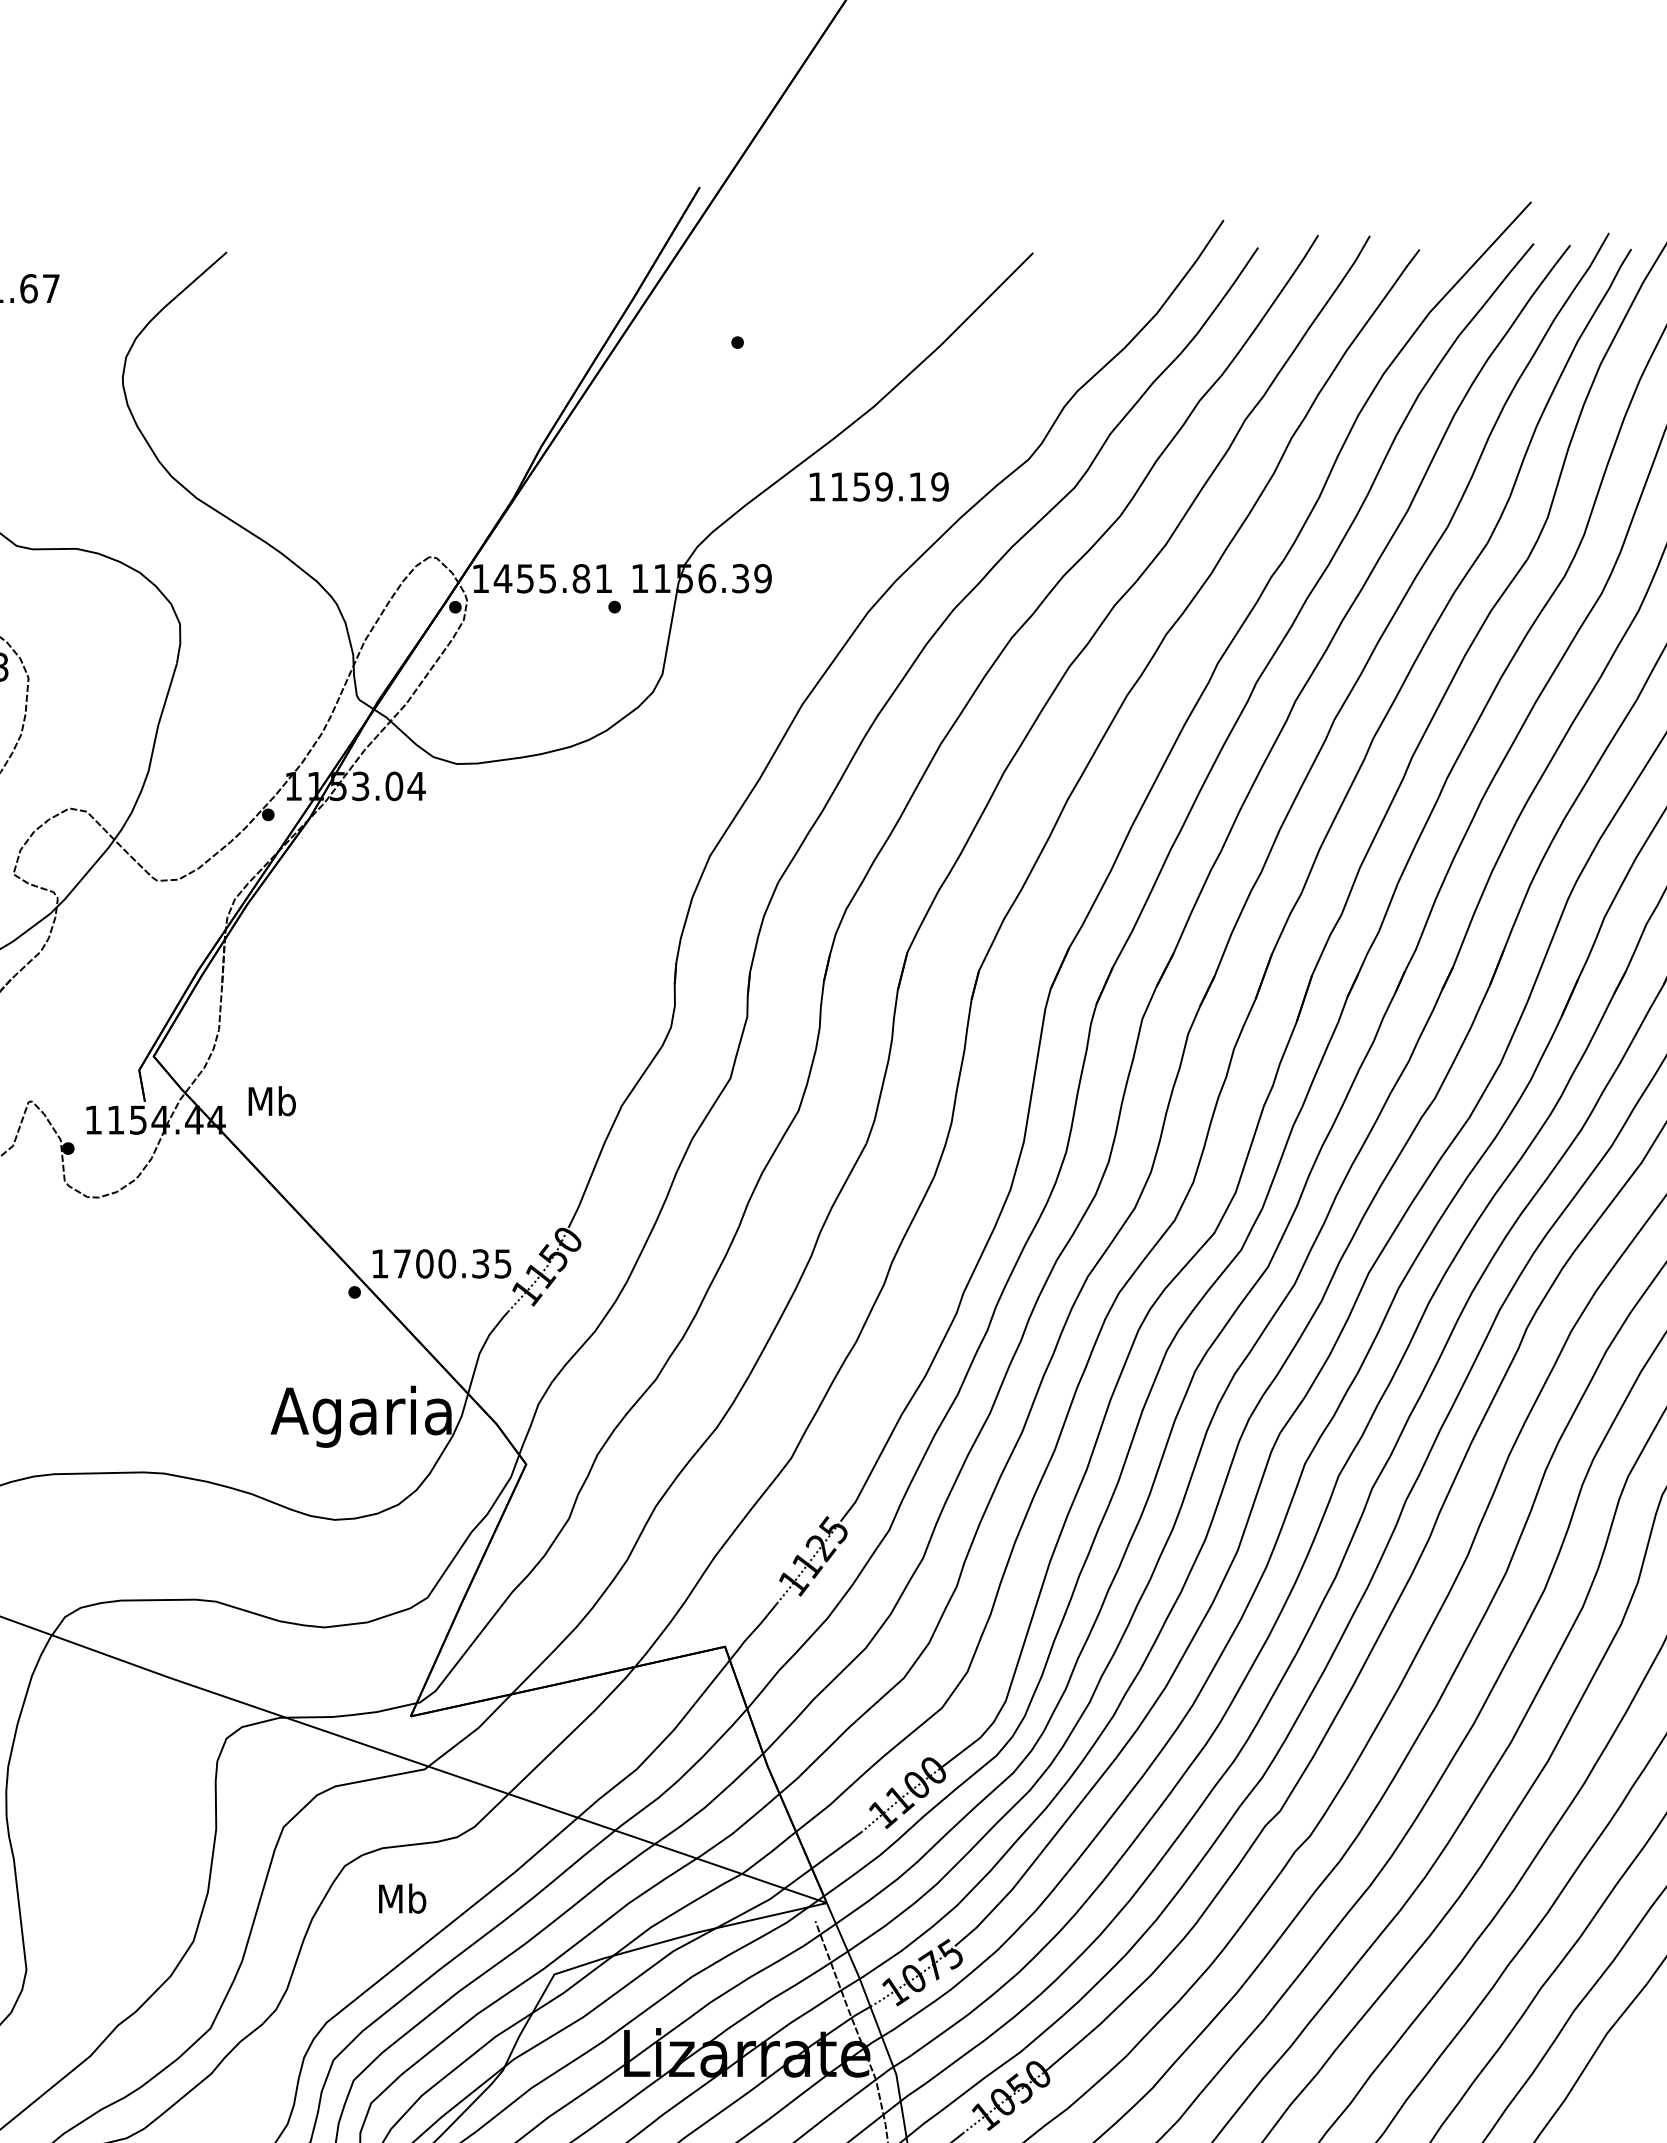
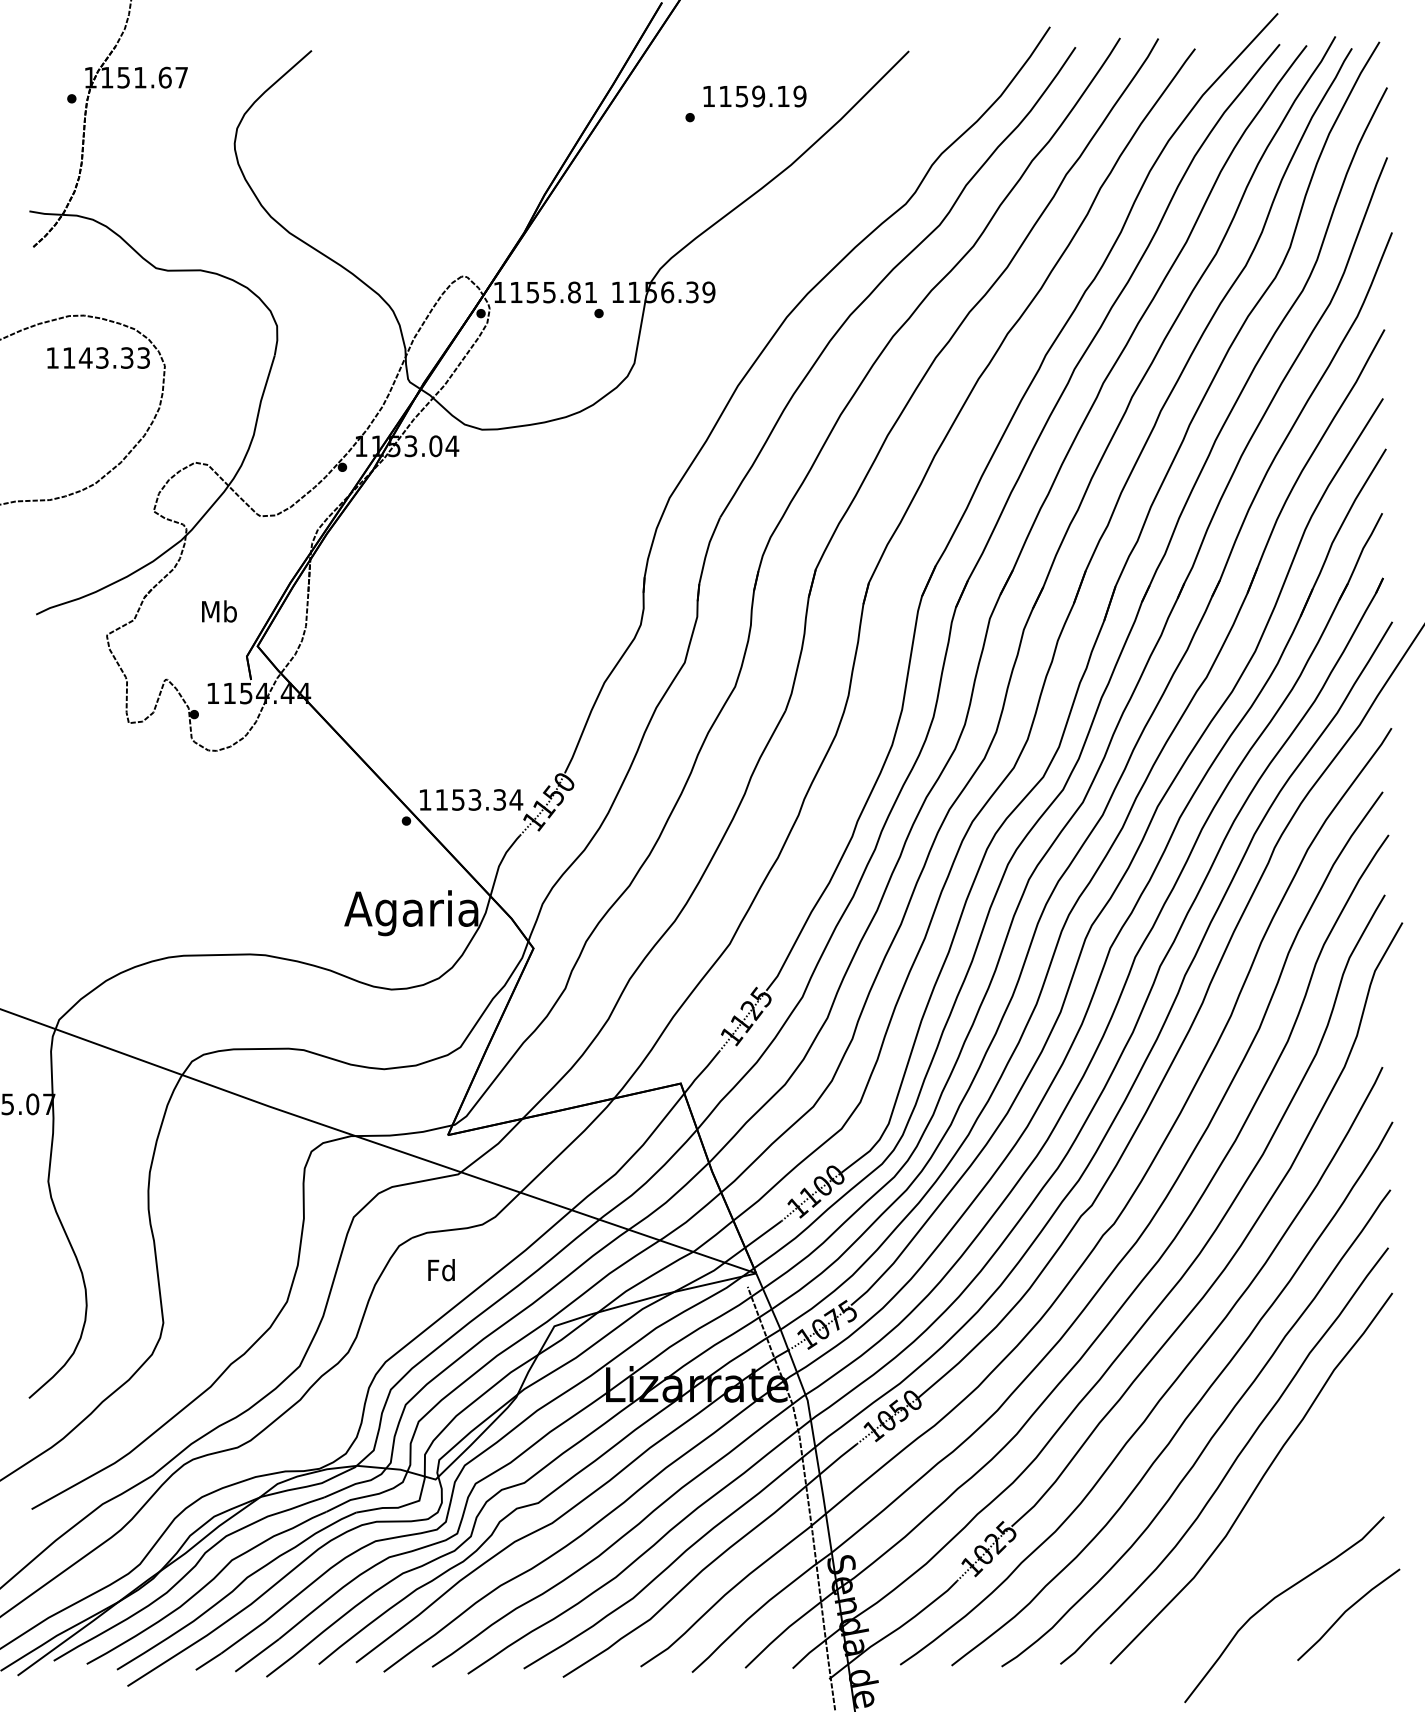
text: (878, 486) -> (754, 96), moved
text: (503, 578) -> (516, 292), 1455.81 -> 1155.81
text: (272, 1101) -> (219, 611), moved
text: (453, 1263) -> (479, 799), 1700.35 -> 1153.34
text: (401, 1899) -> (441, 1270), Mb -> Fd

